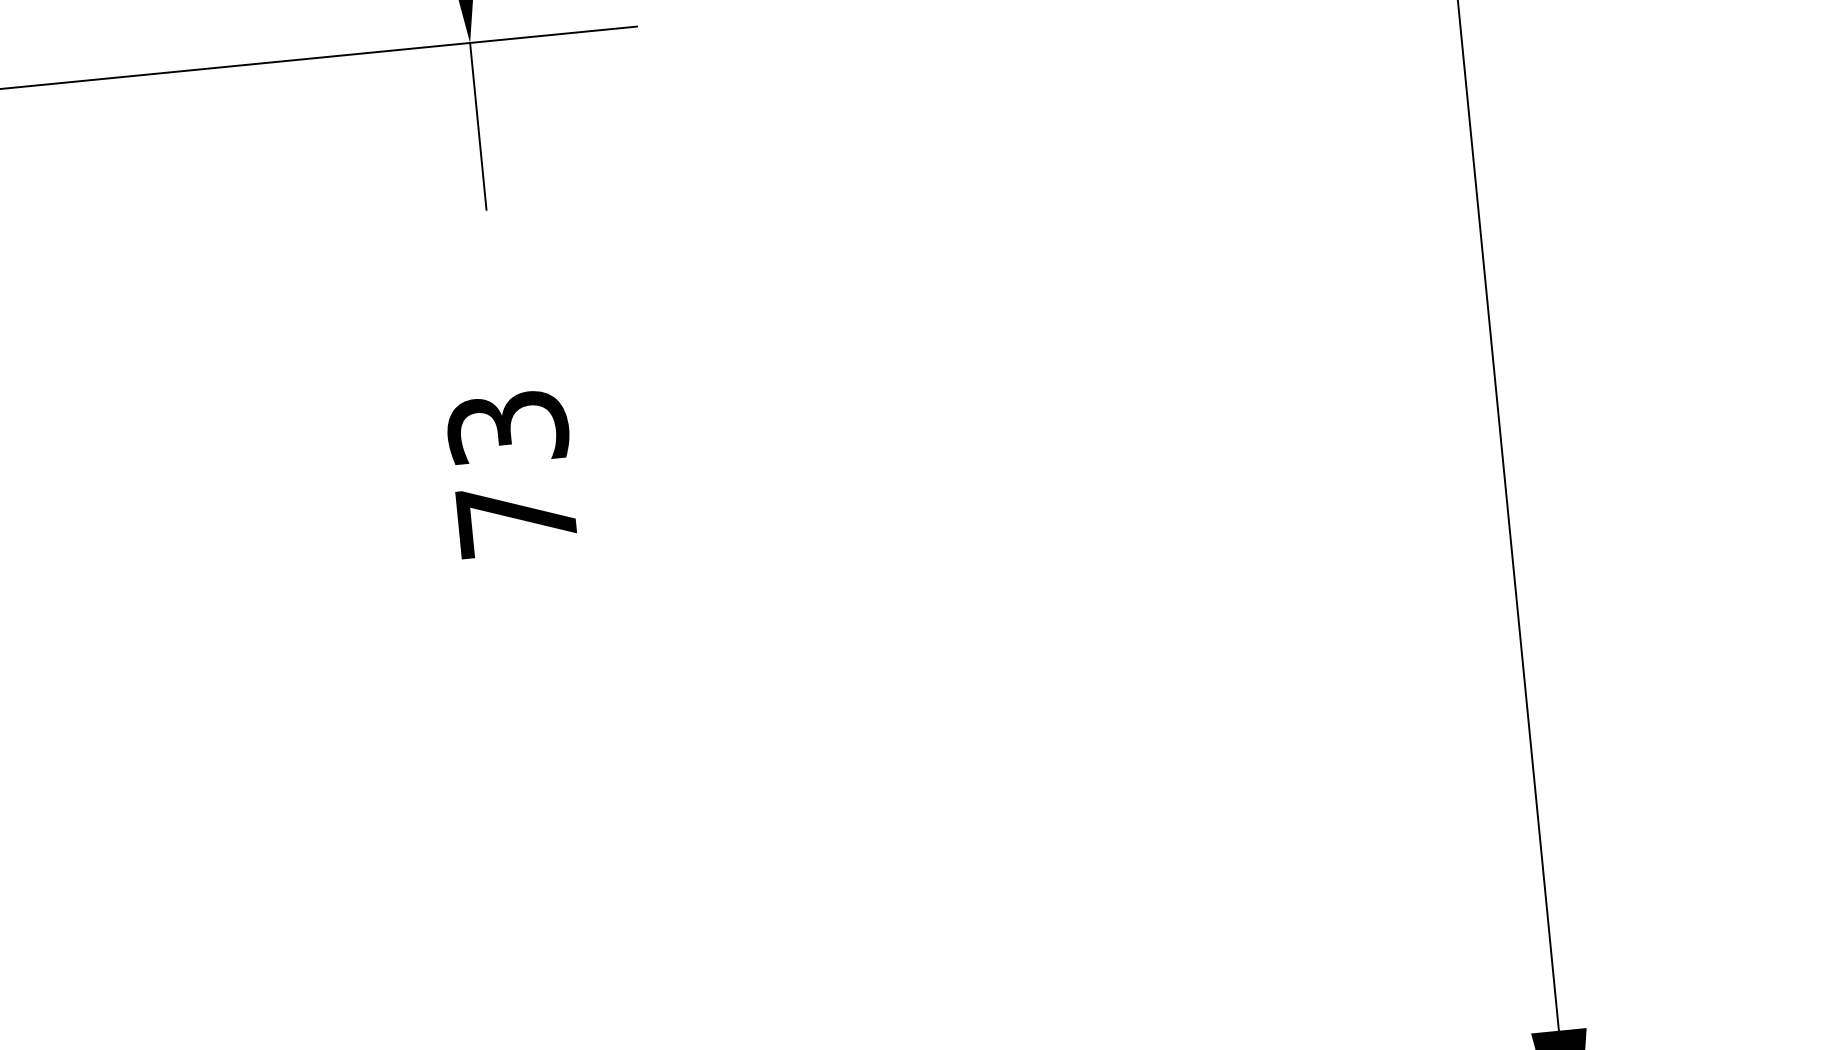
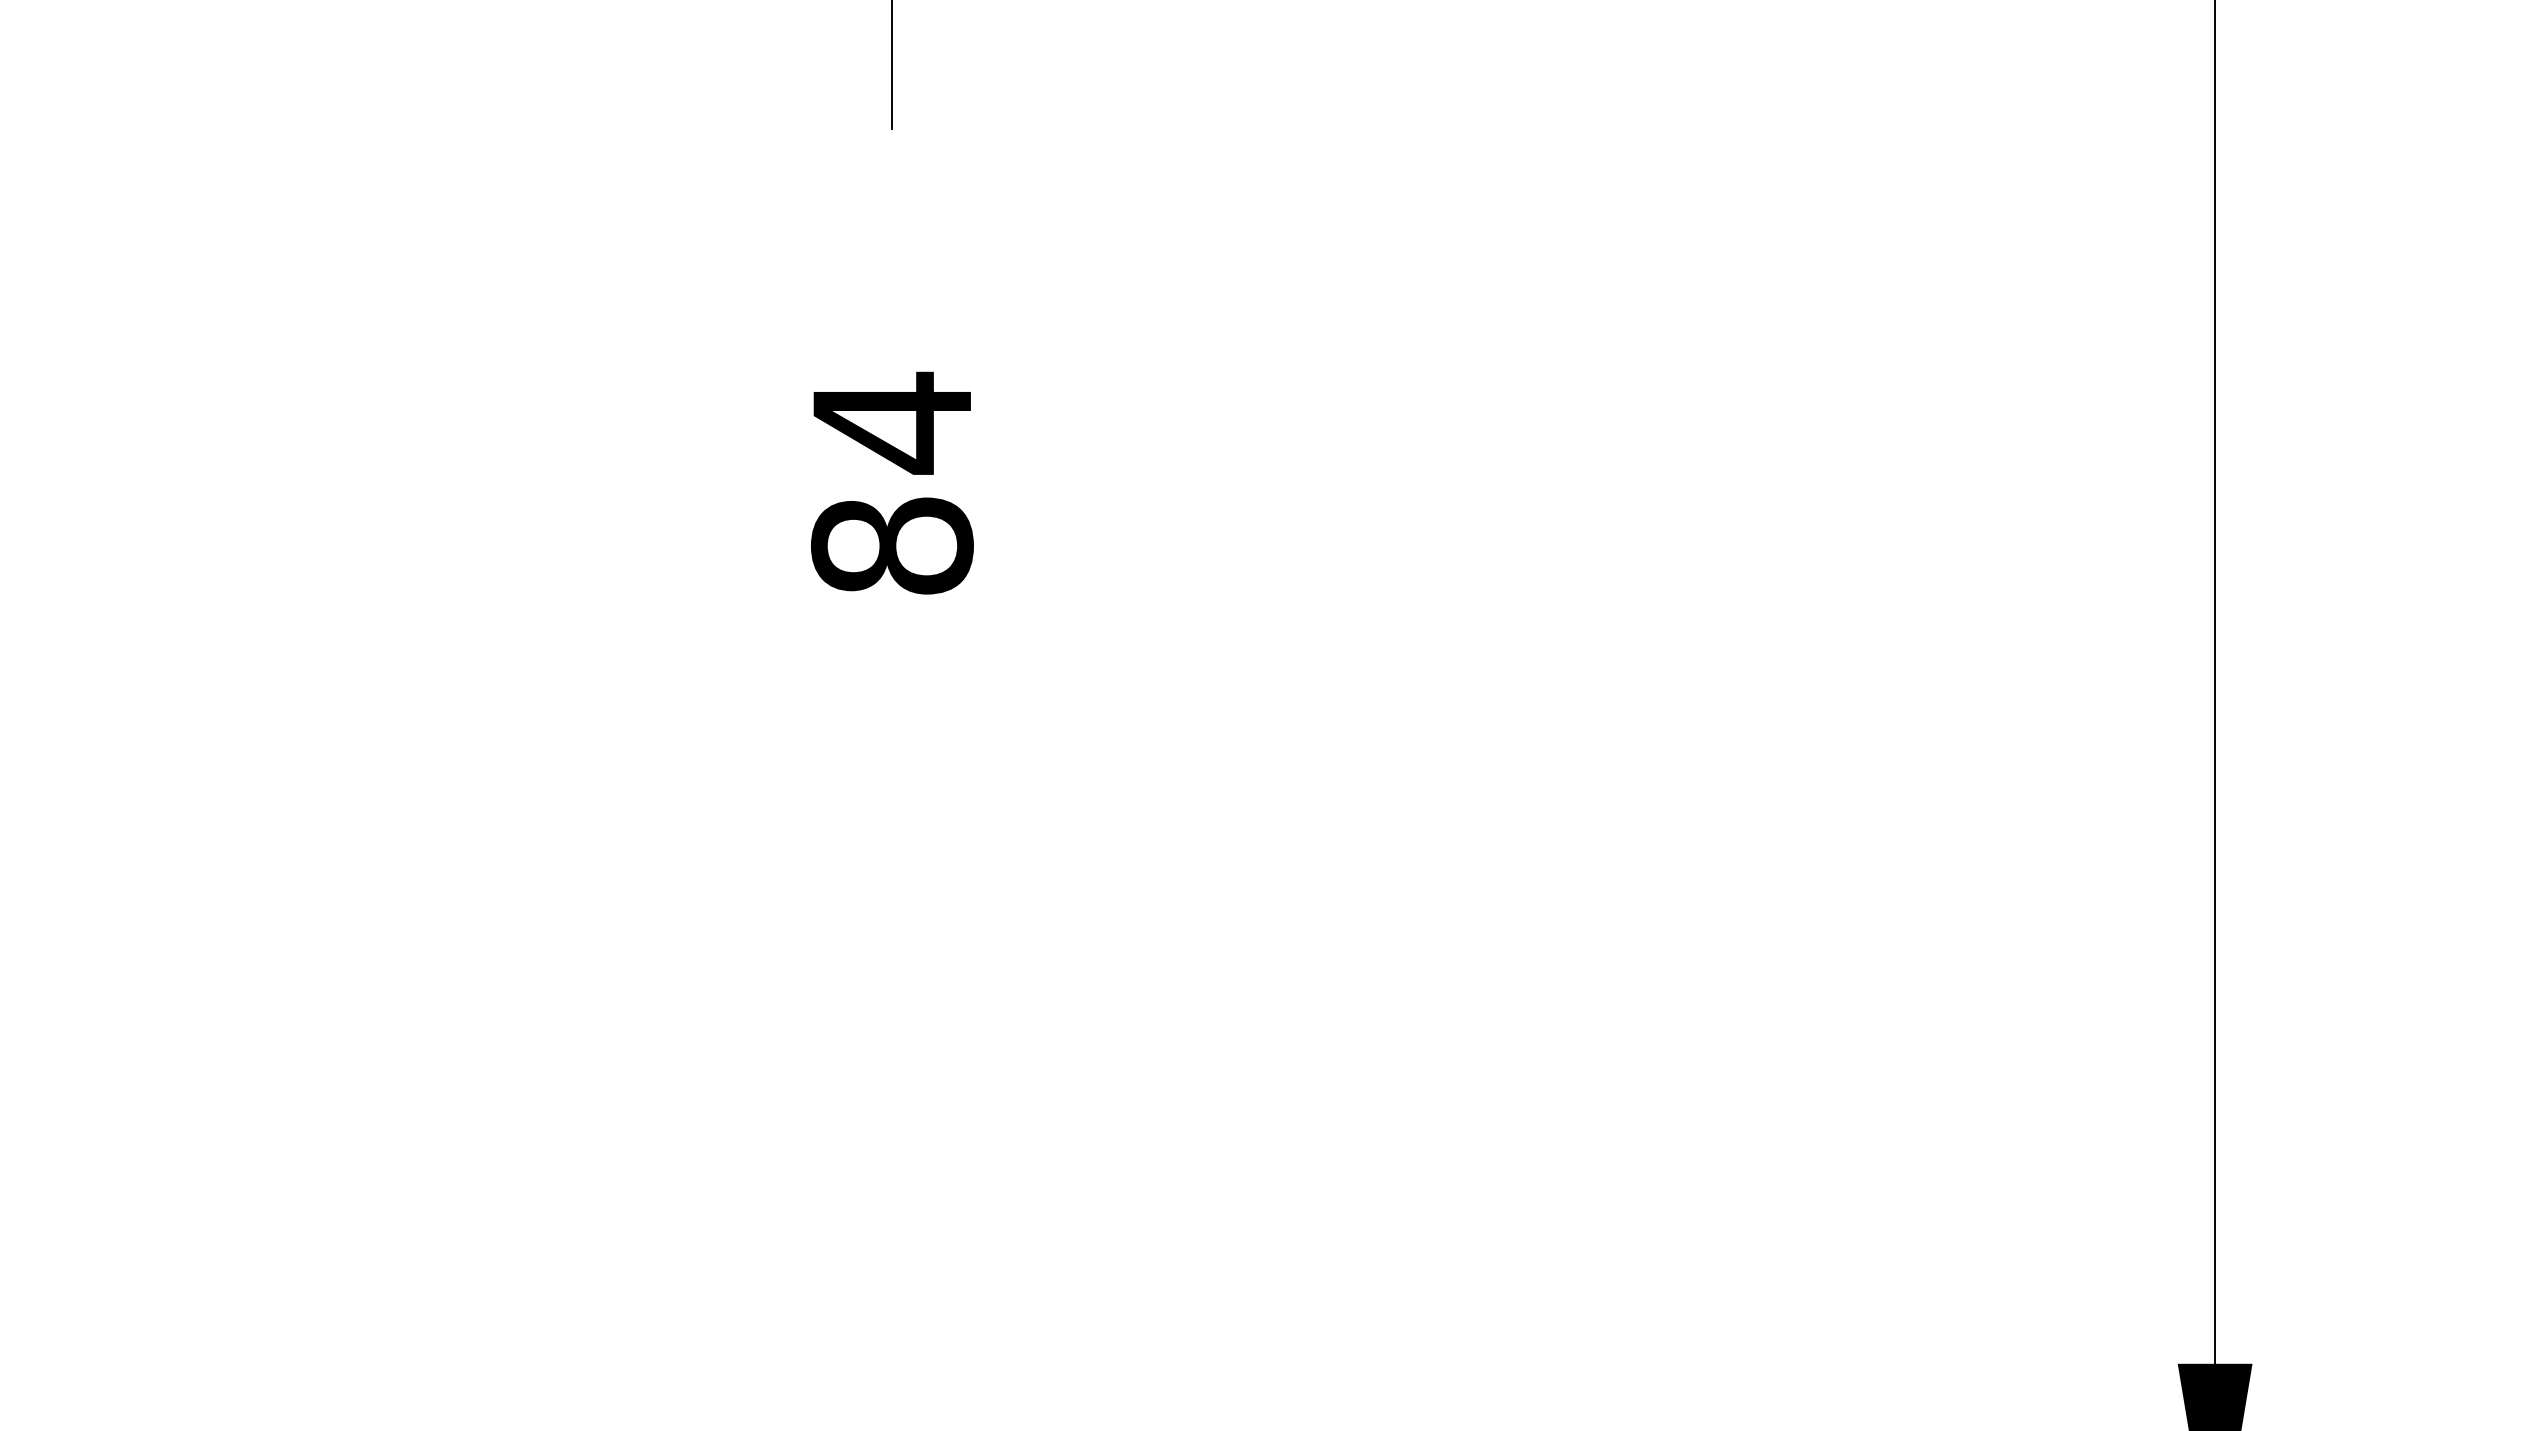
text: (512, 472) -> (892, 482), 73 -> 84

